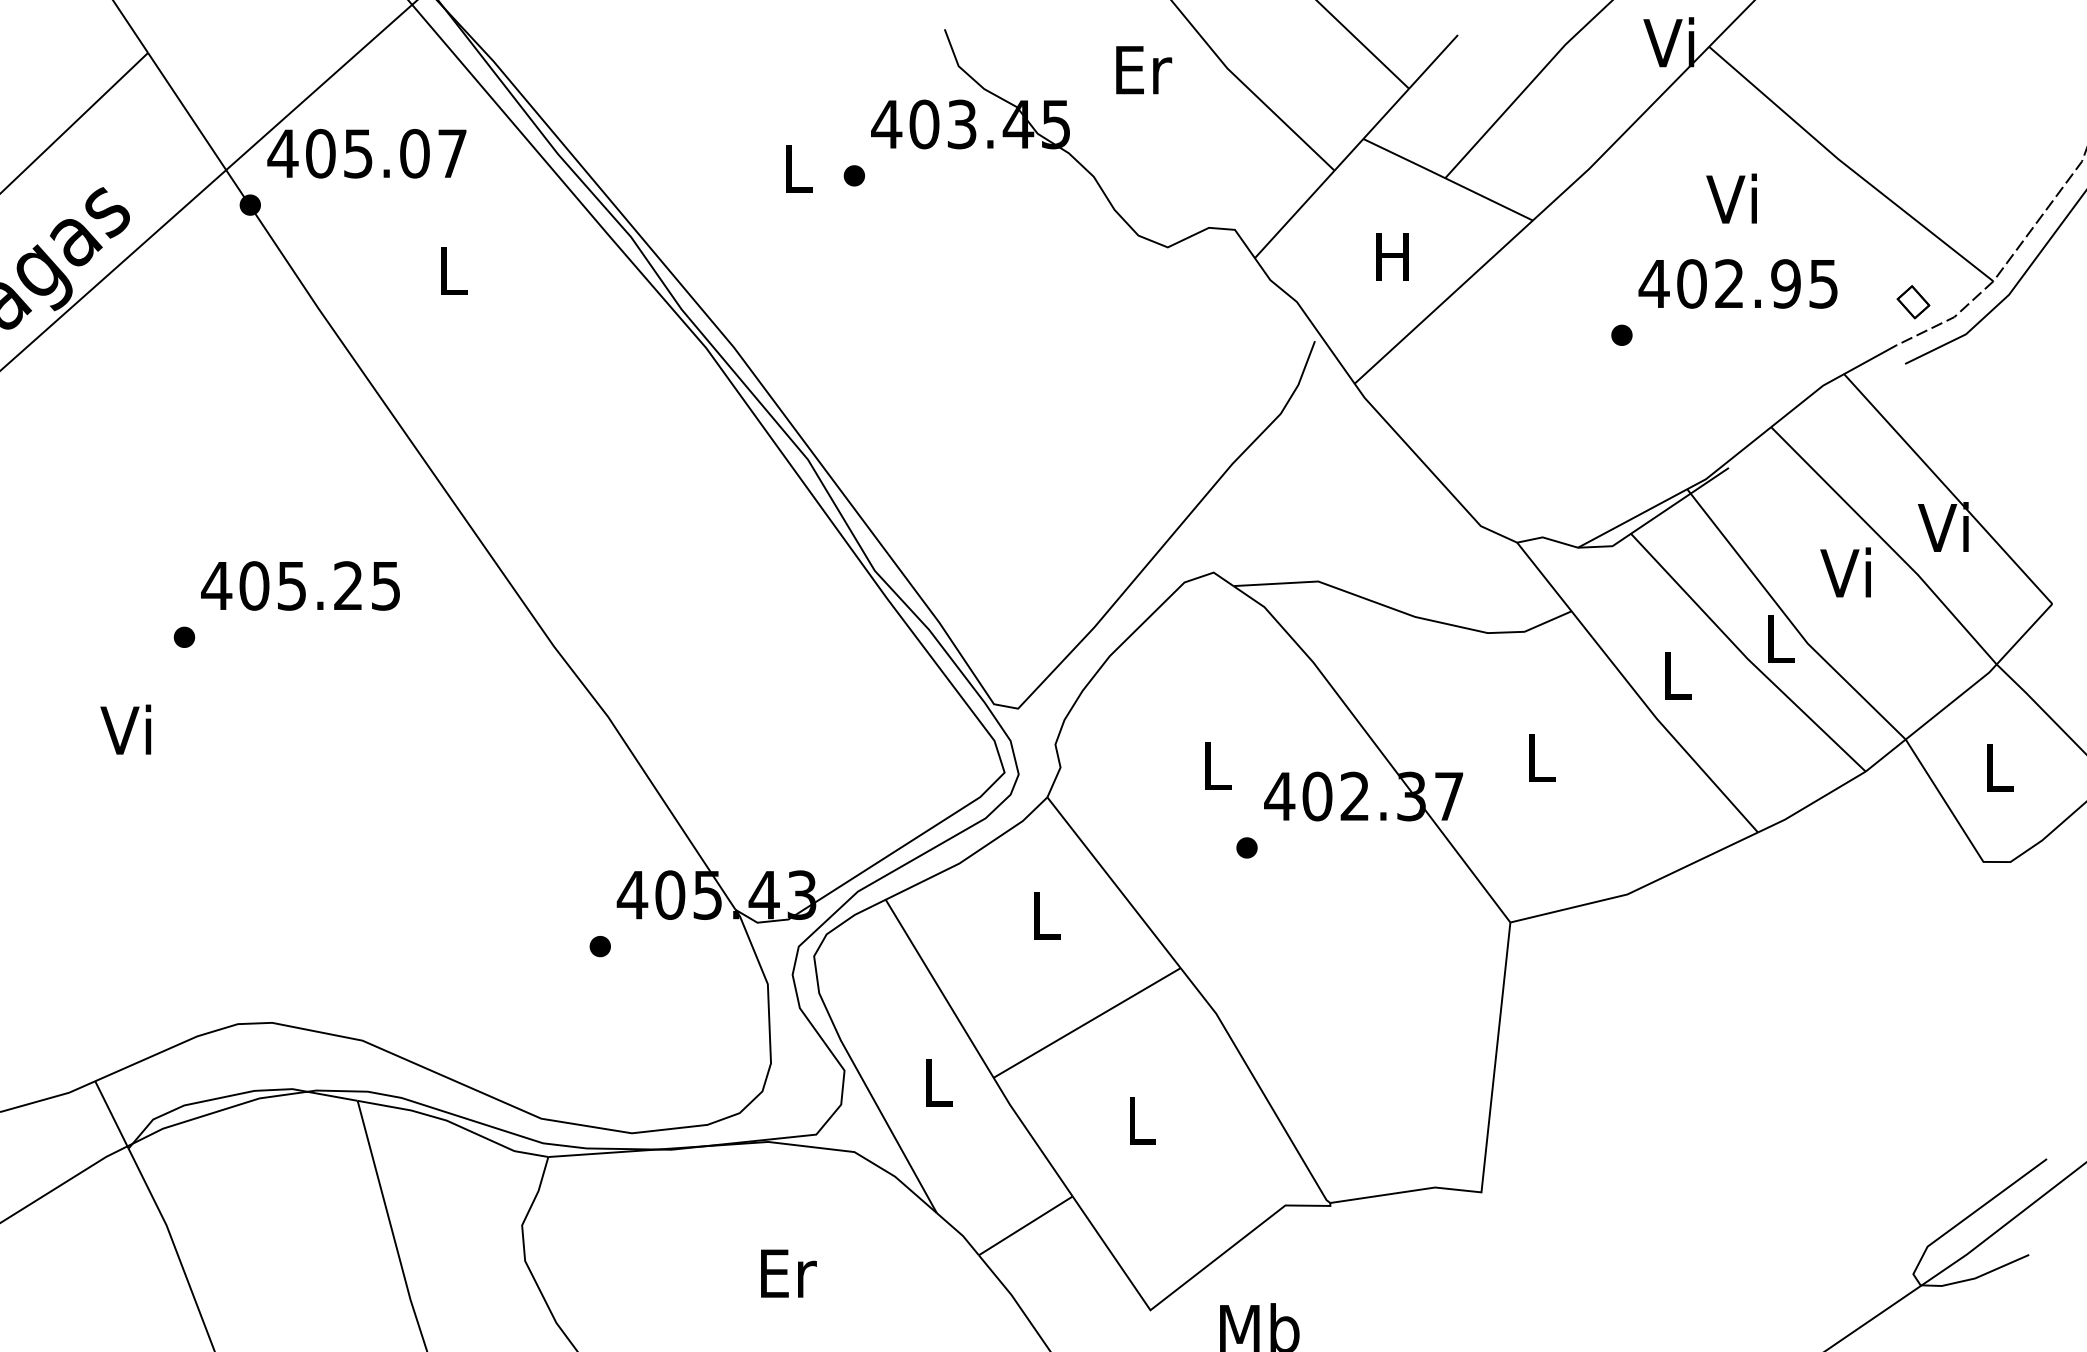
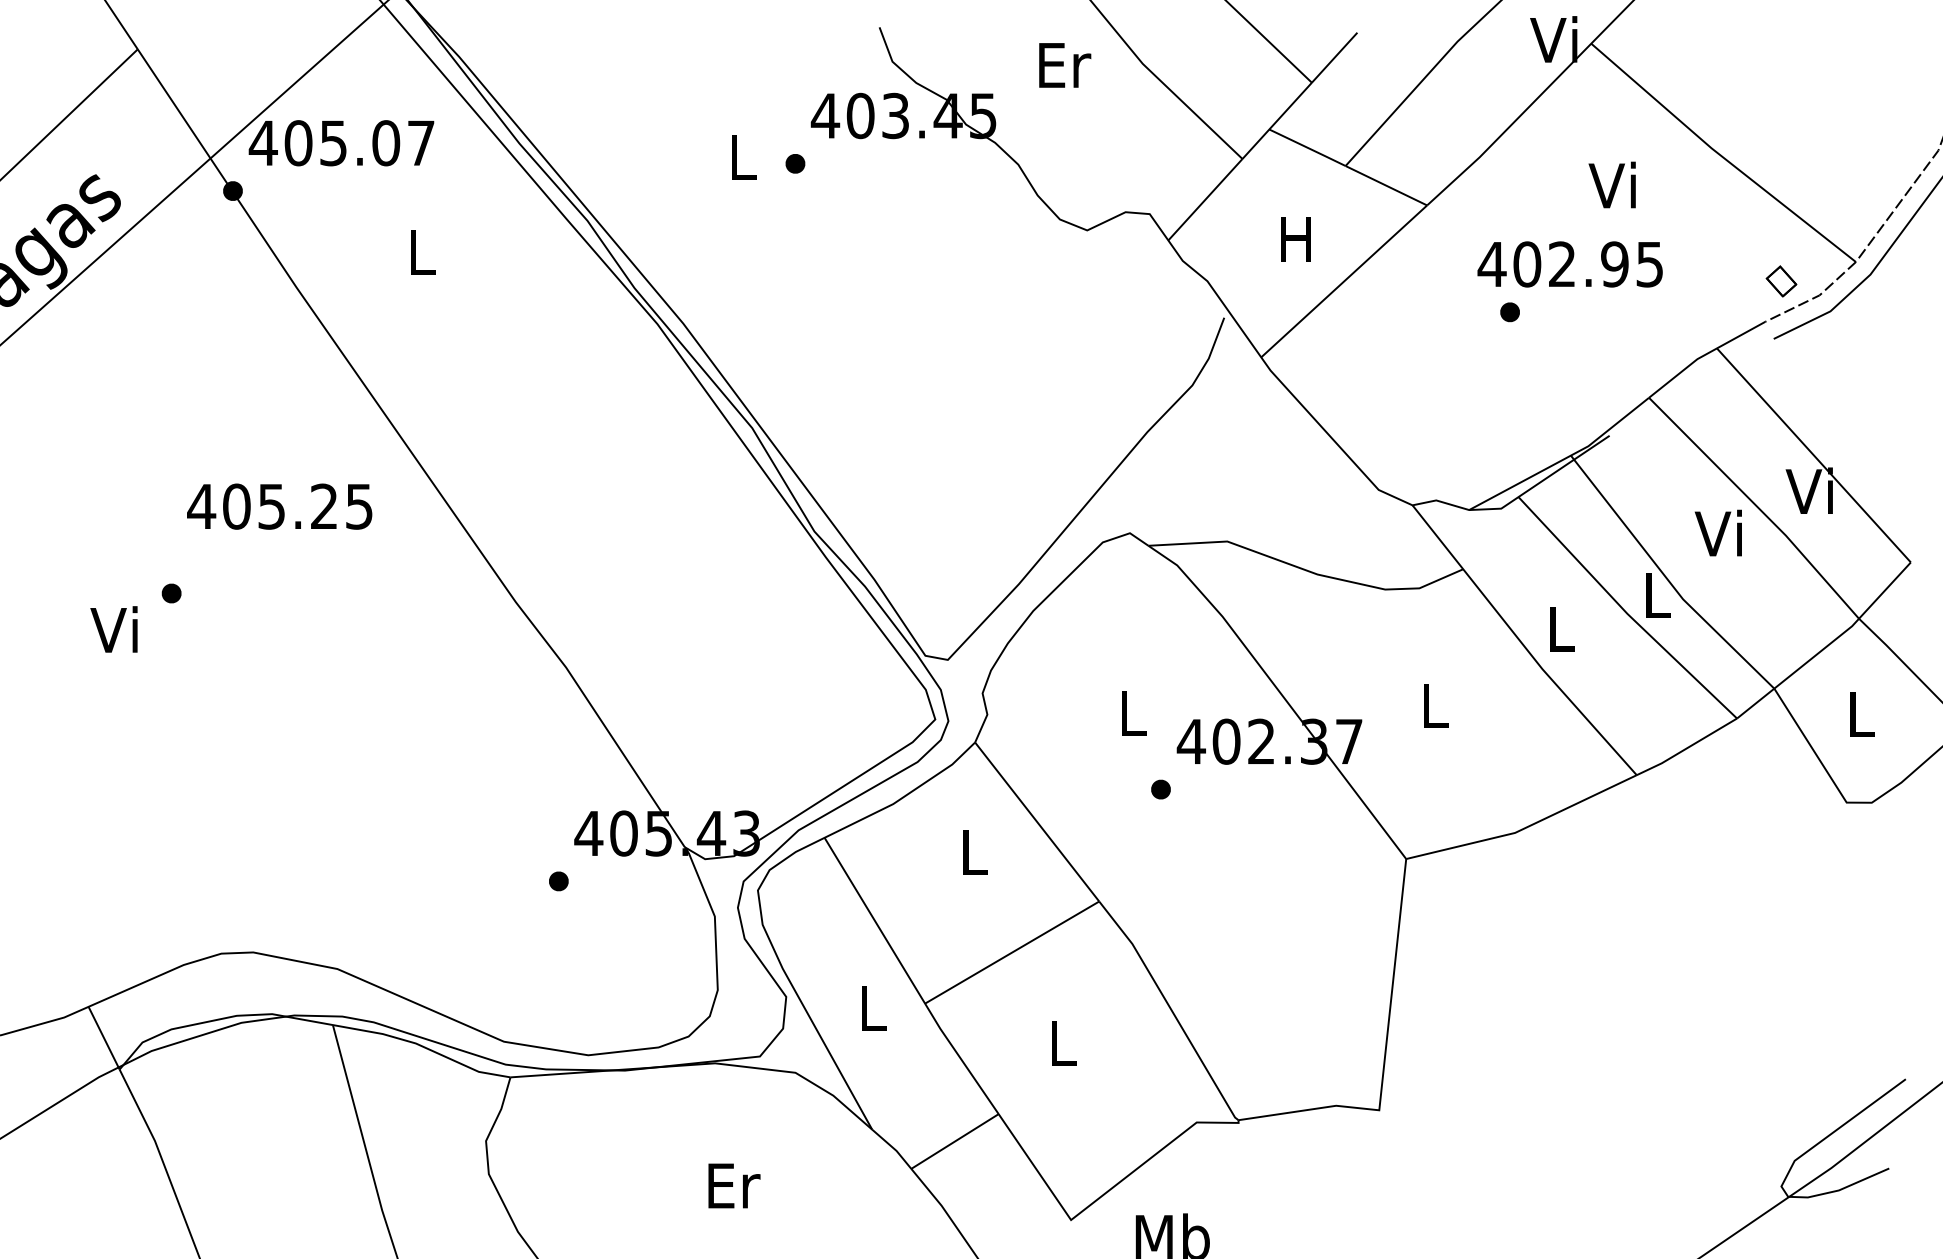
text: (1737, 283) -> (1569, 264), moved
text: (300, 585) -> (279, 506), moved
text: (125, 729) -> (113, 629), moved

